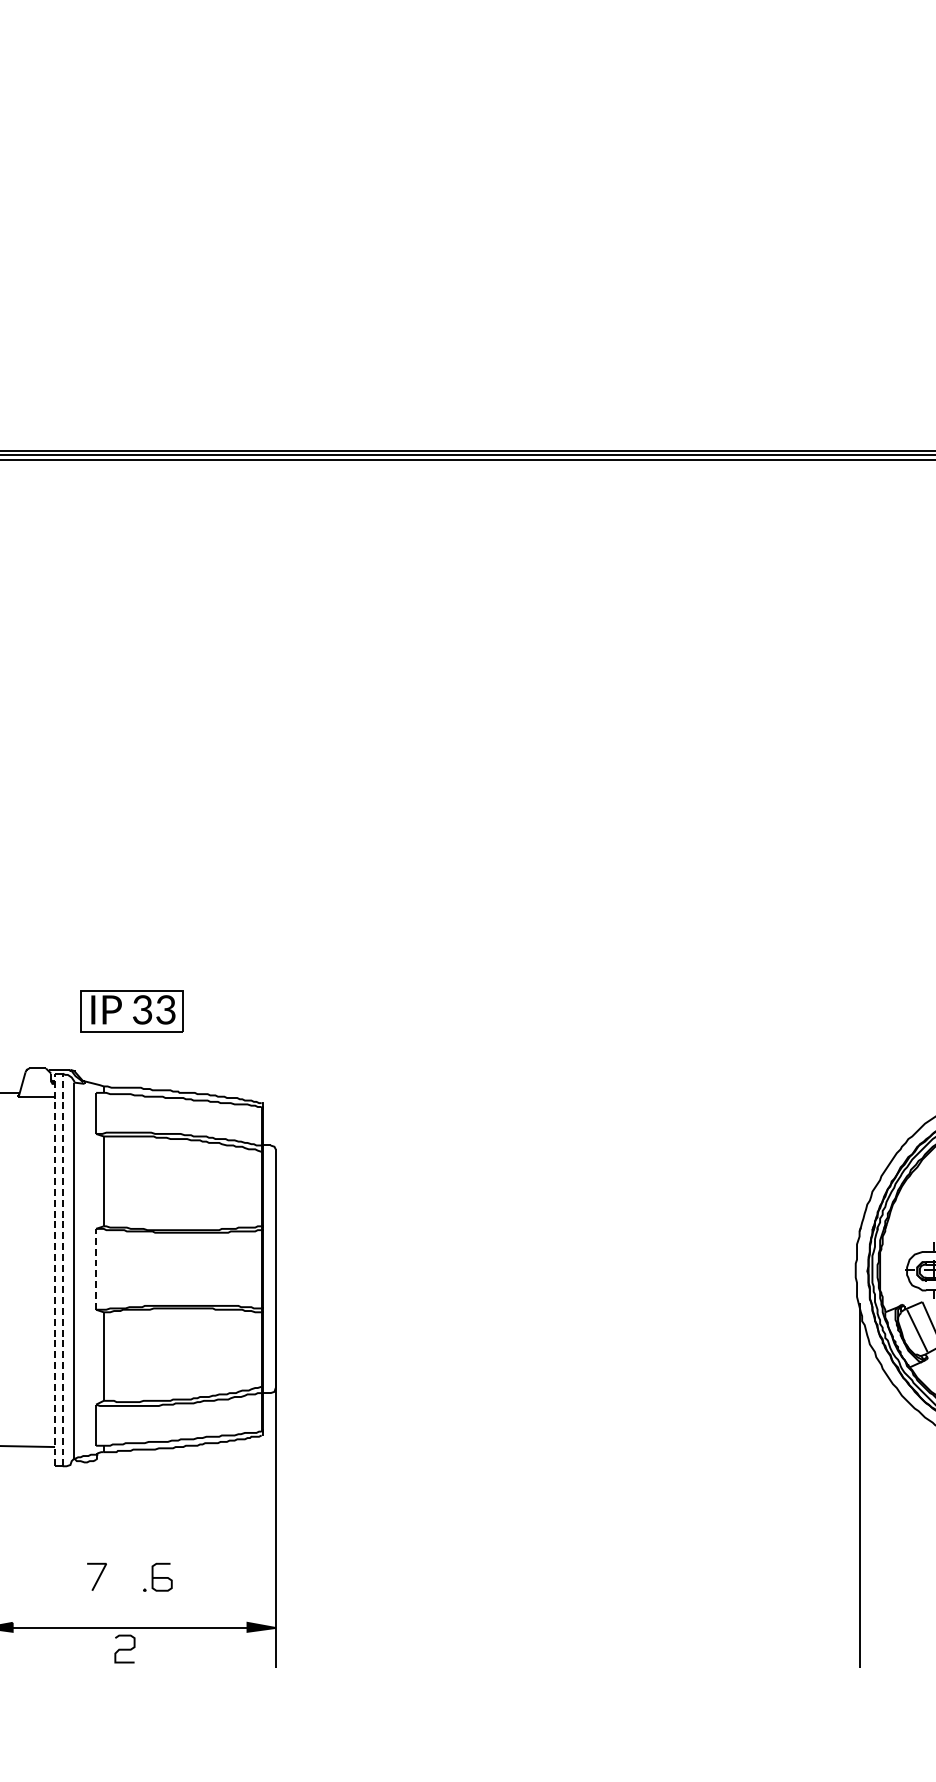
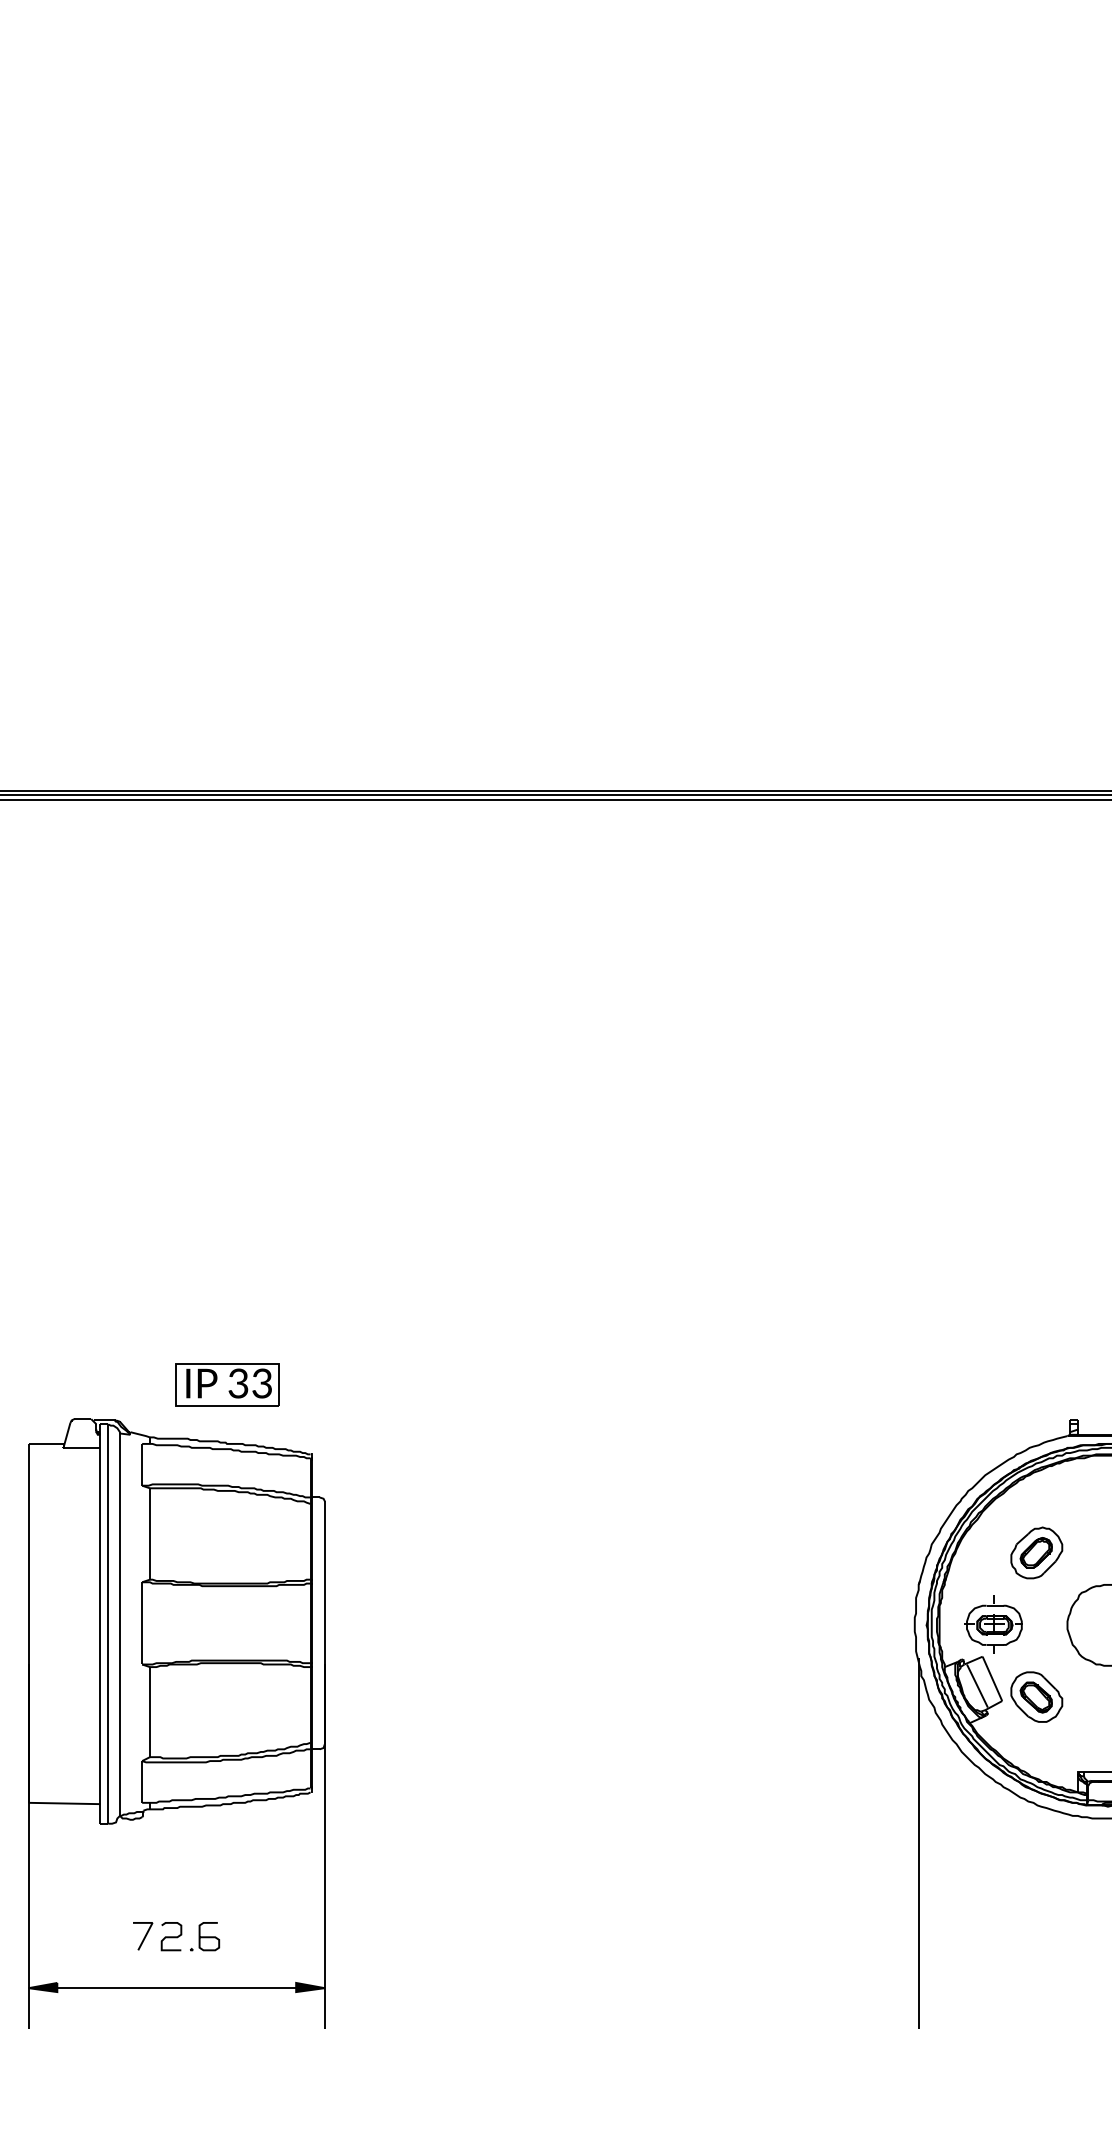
part: (131, 1010) -> (227, 1384), moved
line: (96, 1268) -> (142, 1622), dashed -> solid
line: (55, 1270) -> (100, 1624), dashed -> solid
line: (63, 1270) -> (108, 1624), dashed -> solid
curve: (124, 1648) -> (171, 1936), moved

